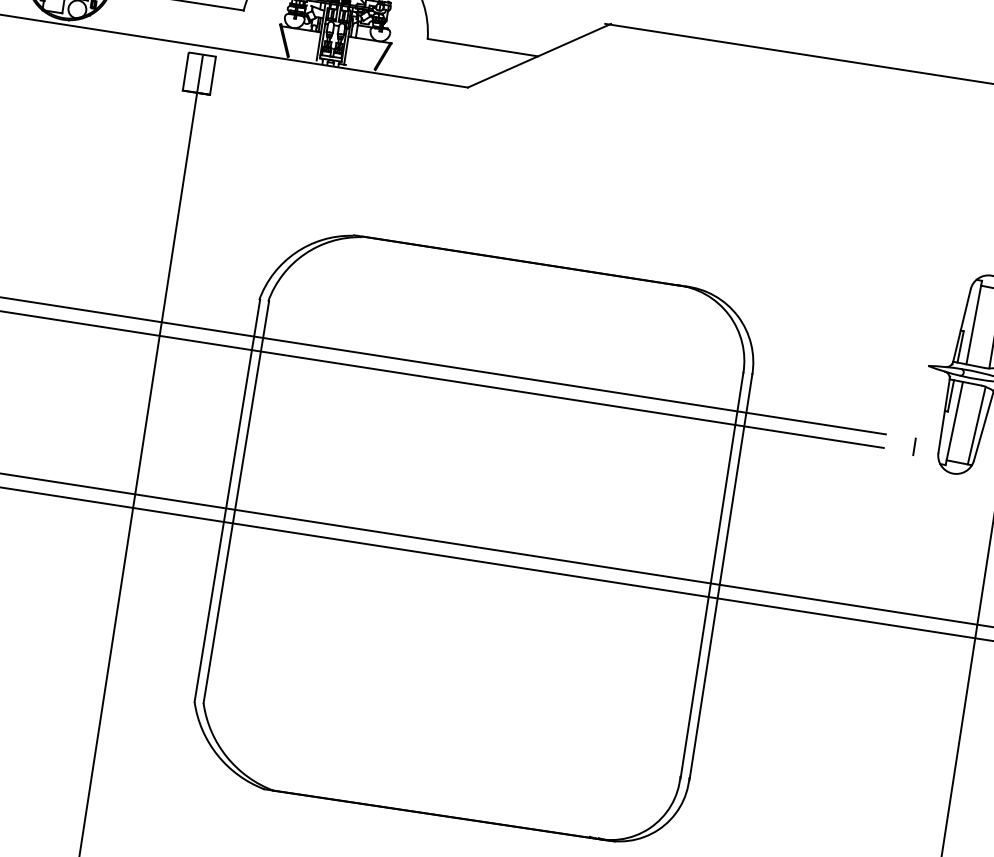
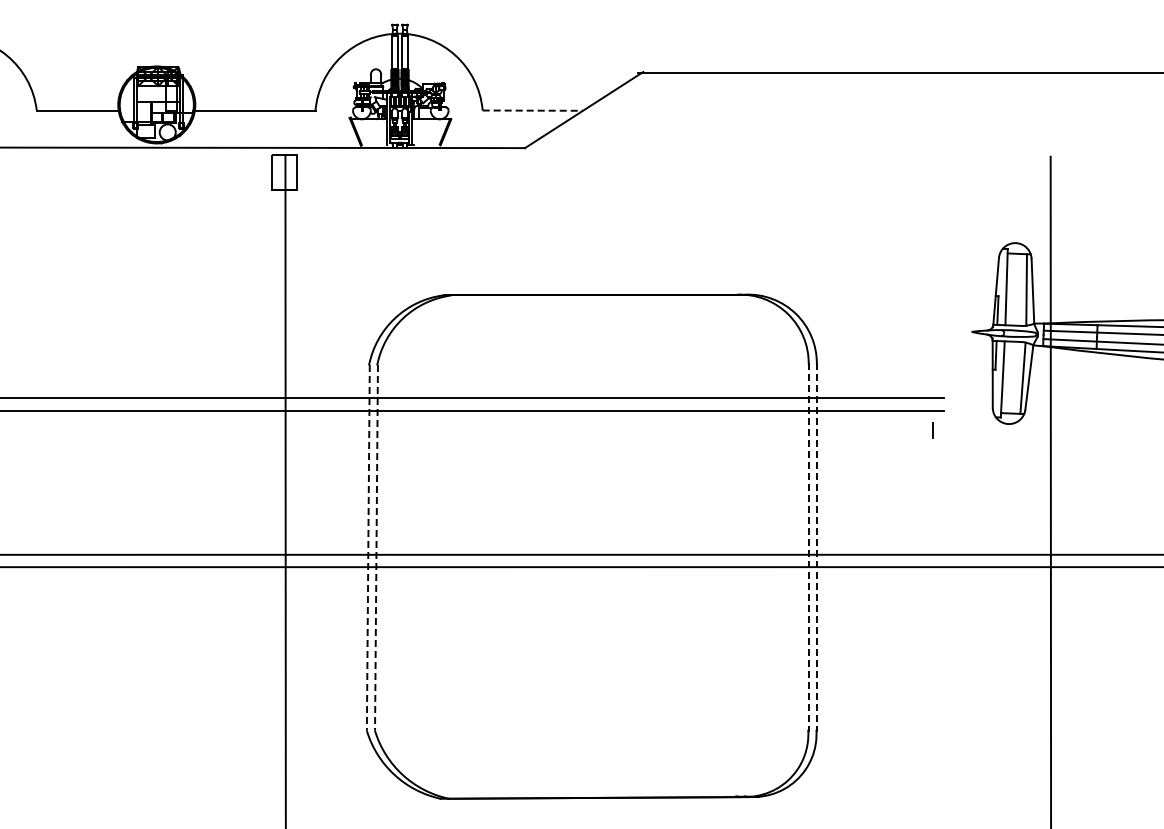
line: (483, 47) -> (533, 110), solid -> dashed
line: (914, 446) -> (932, 430), moved
line: (227, 500) -> (368, 547), solid -> dashed
line: (236, 501) -> (376, 547), solid -> dashed
line: (711, 576) -> (808, 548), solid -> dashed
line: (720, 577) -> (816, 548), solid -> dashed

